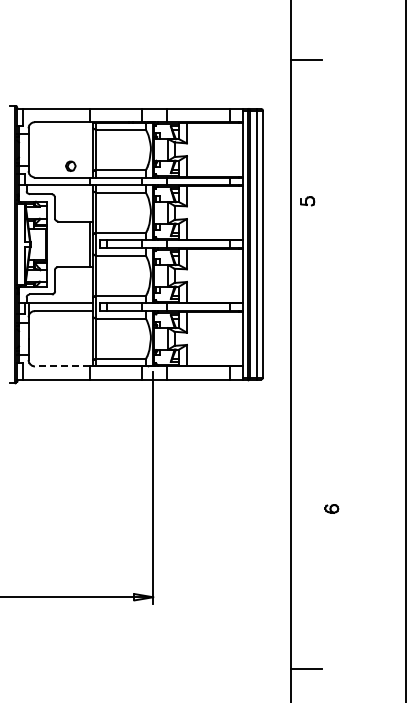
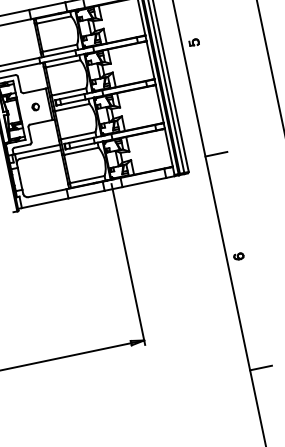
part: (70, 165) -> (35, 106), moved
line: (305, 361) -> (215, 154), added
line: (61, 366) -> (46, 193), dashed -> solid
part: (331, 508) -> (238, 256), moved

